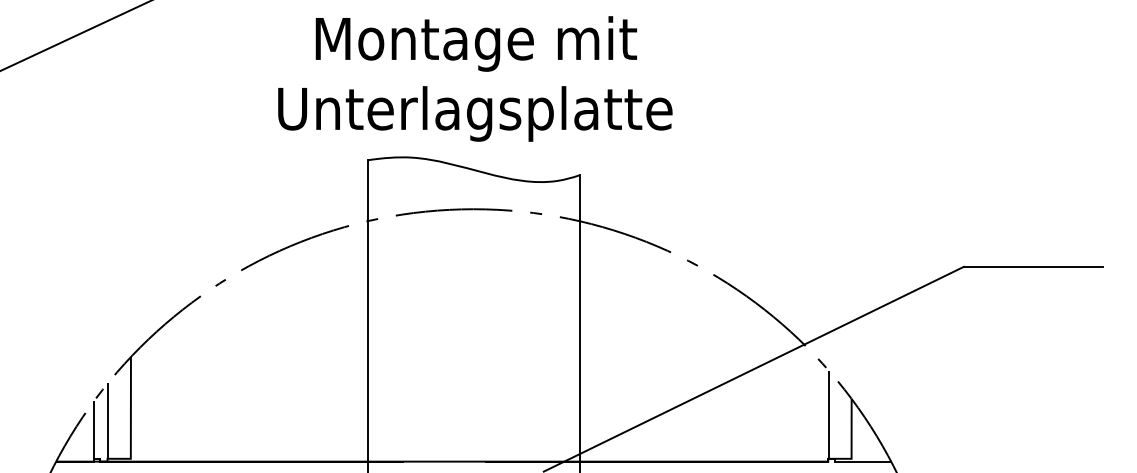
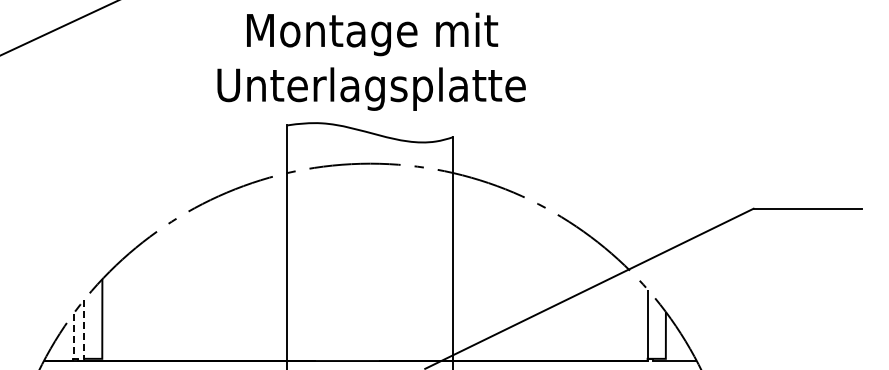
line: (108, 421) -> (84, 329), solid -> dashed
line: (94, 430) -> (73, 336), solid -> dashed

